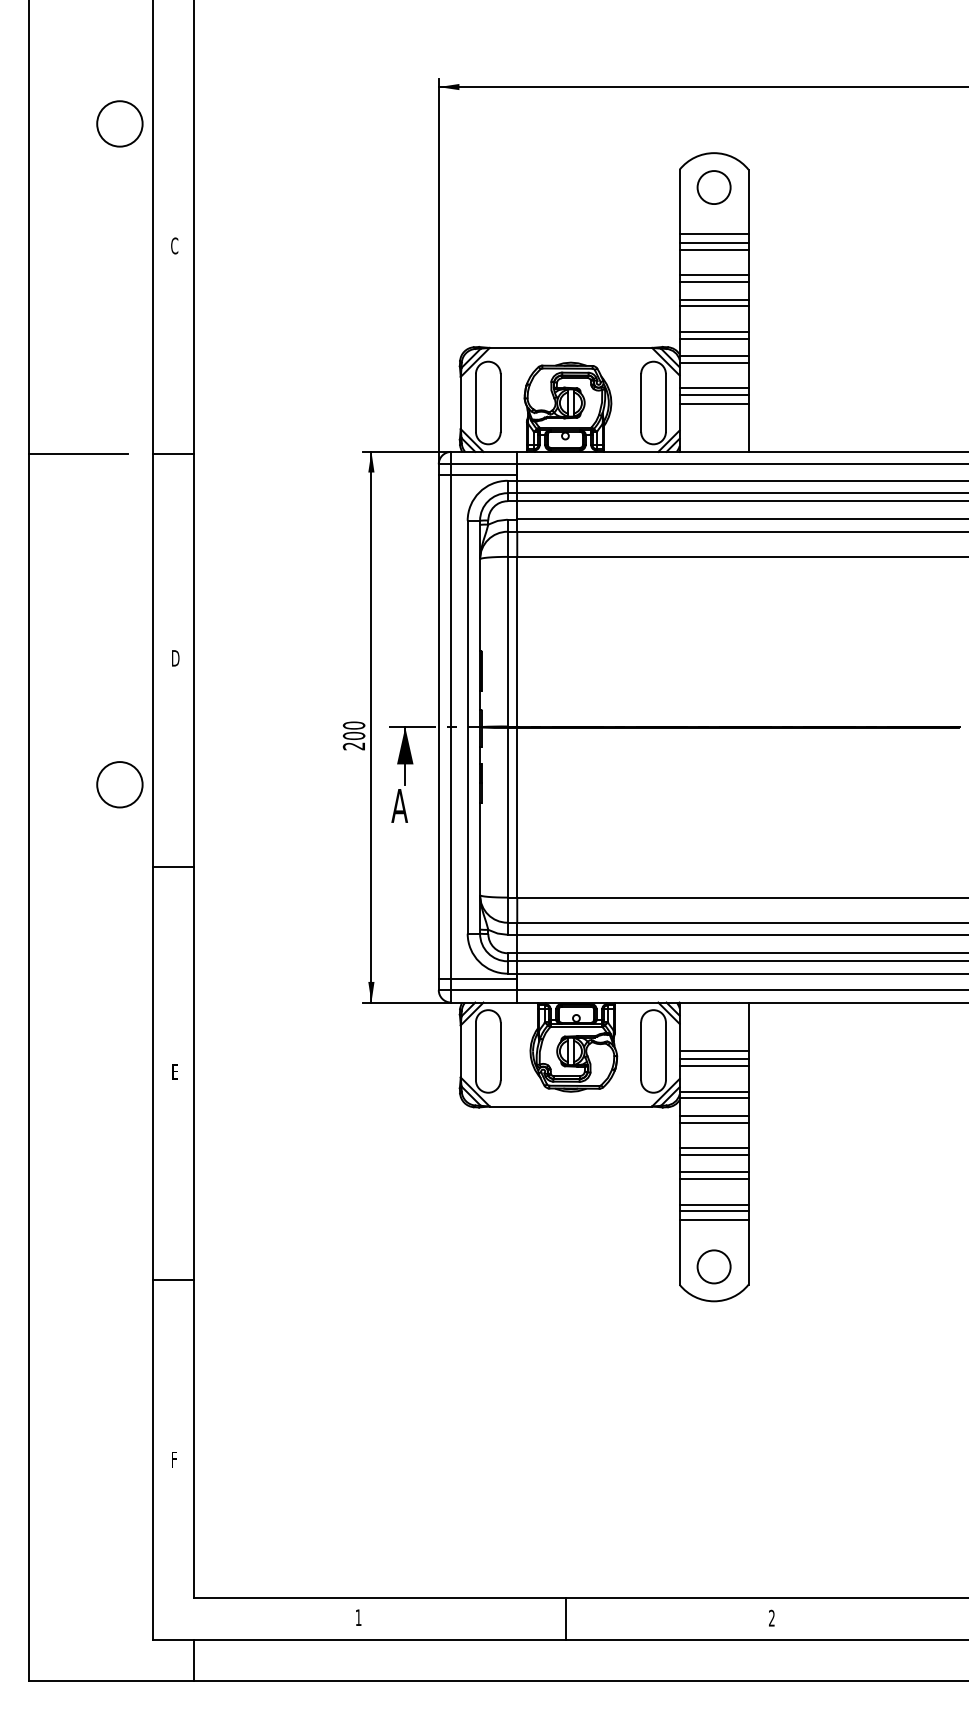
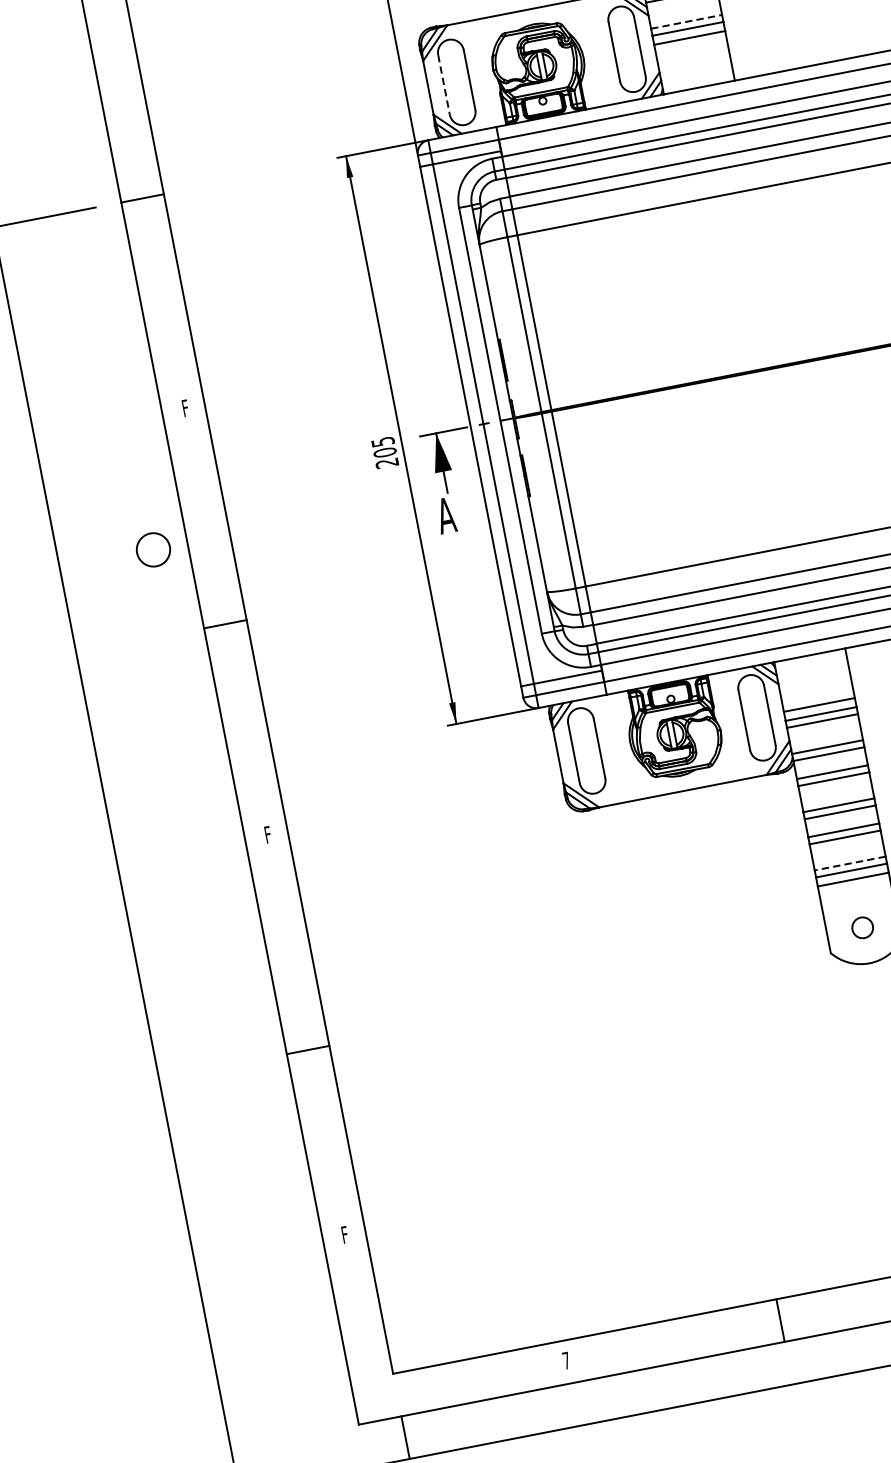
line: (714, 388) -> (687, 22), solid -> dashed
line: (475, 403) -> (443, 85), solid -> dashed
text: (175, 658) -> (185, 408), D -> F
text: (353, 725) -> (382, 441), 200 -> 205
circle: (119, 784) -> (152, 549), size x0.7
text: (174, 1071) -> (267, 834), E -> F
line: (713, 1204) -> (849, 863), solid -> dashed
circle: (713, 1266) -> (861, 927), size x0.6
text: (358, 1617) -> (566, 1360), 1 -> 7

